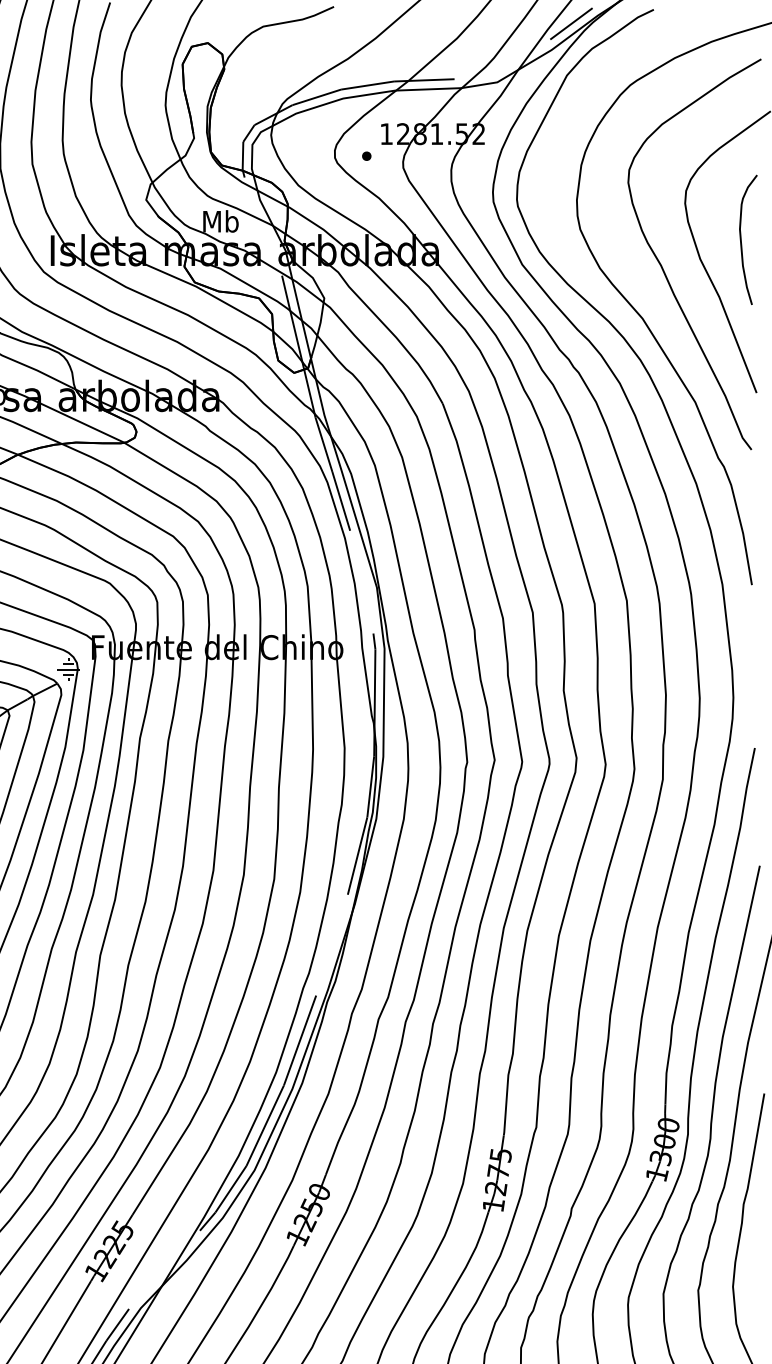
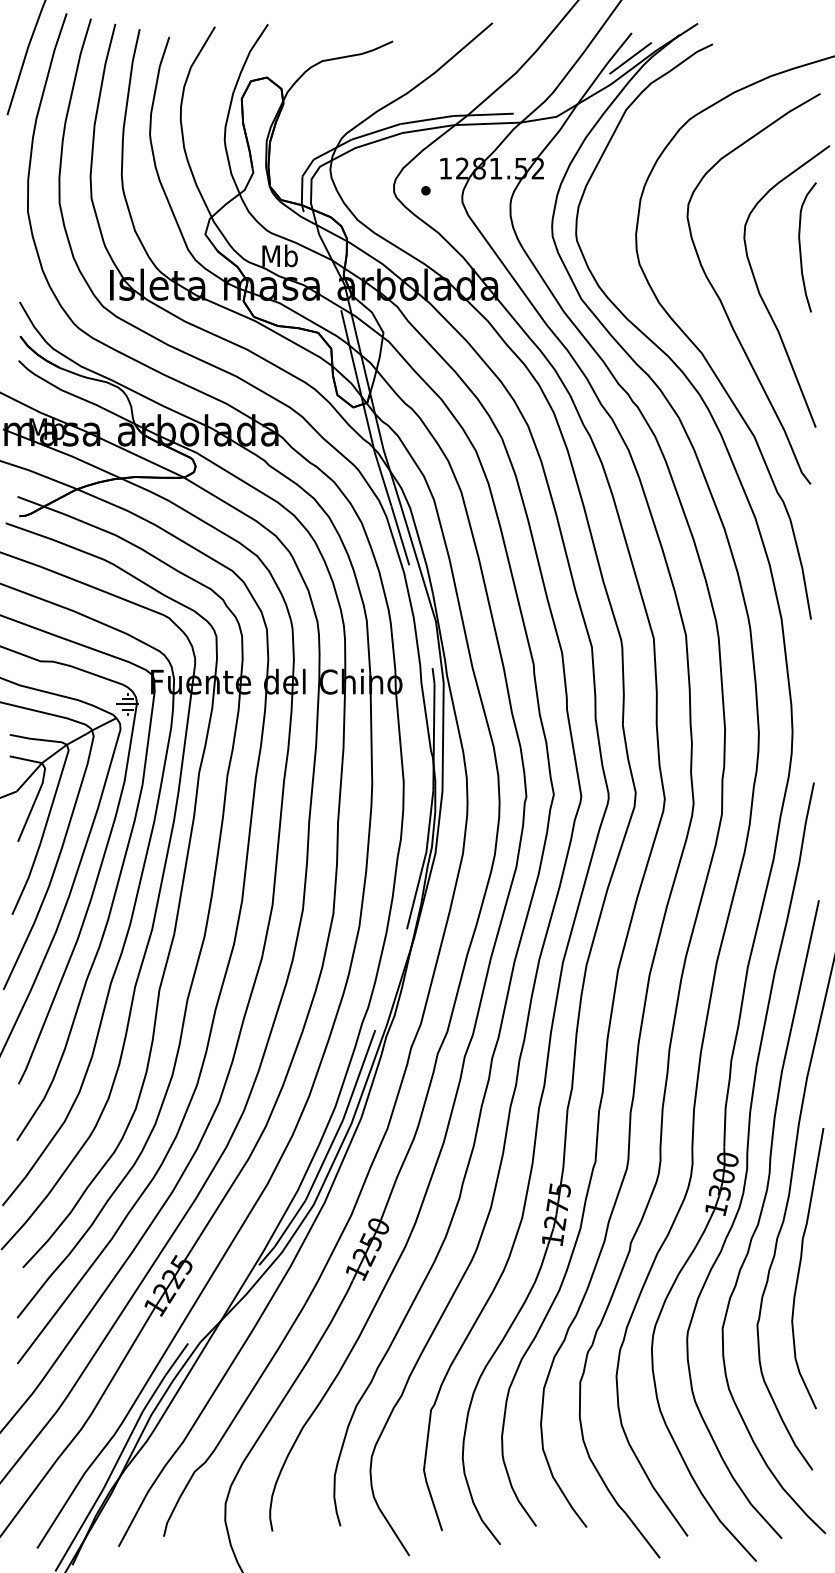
curve: (742, 243) -> (801, 250), moved

